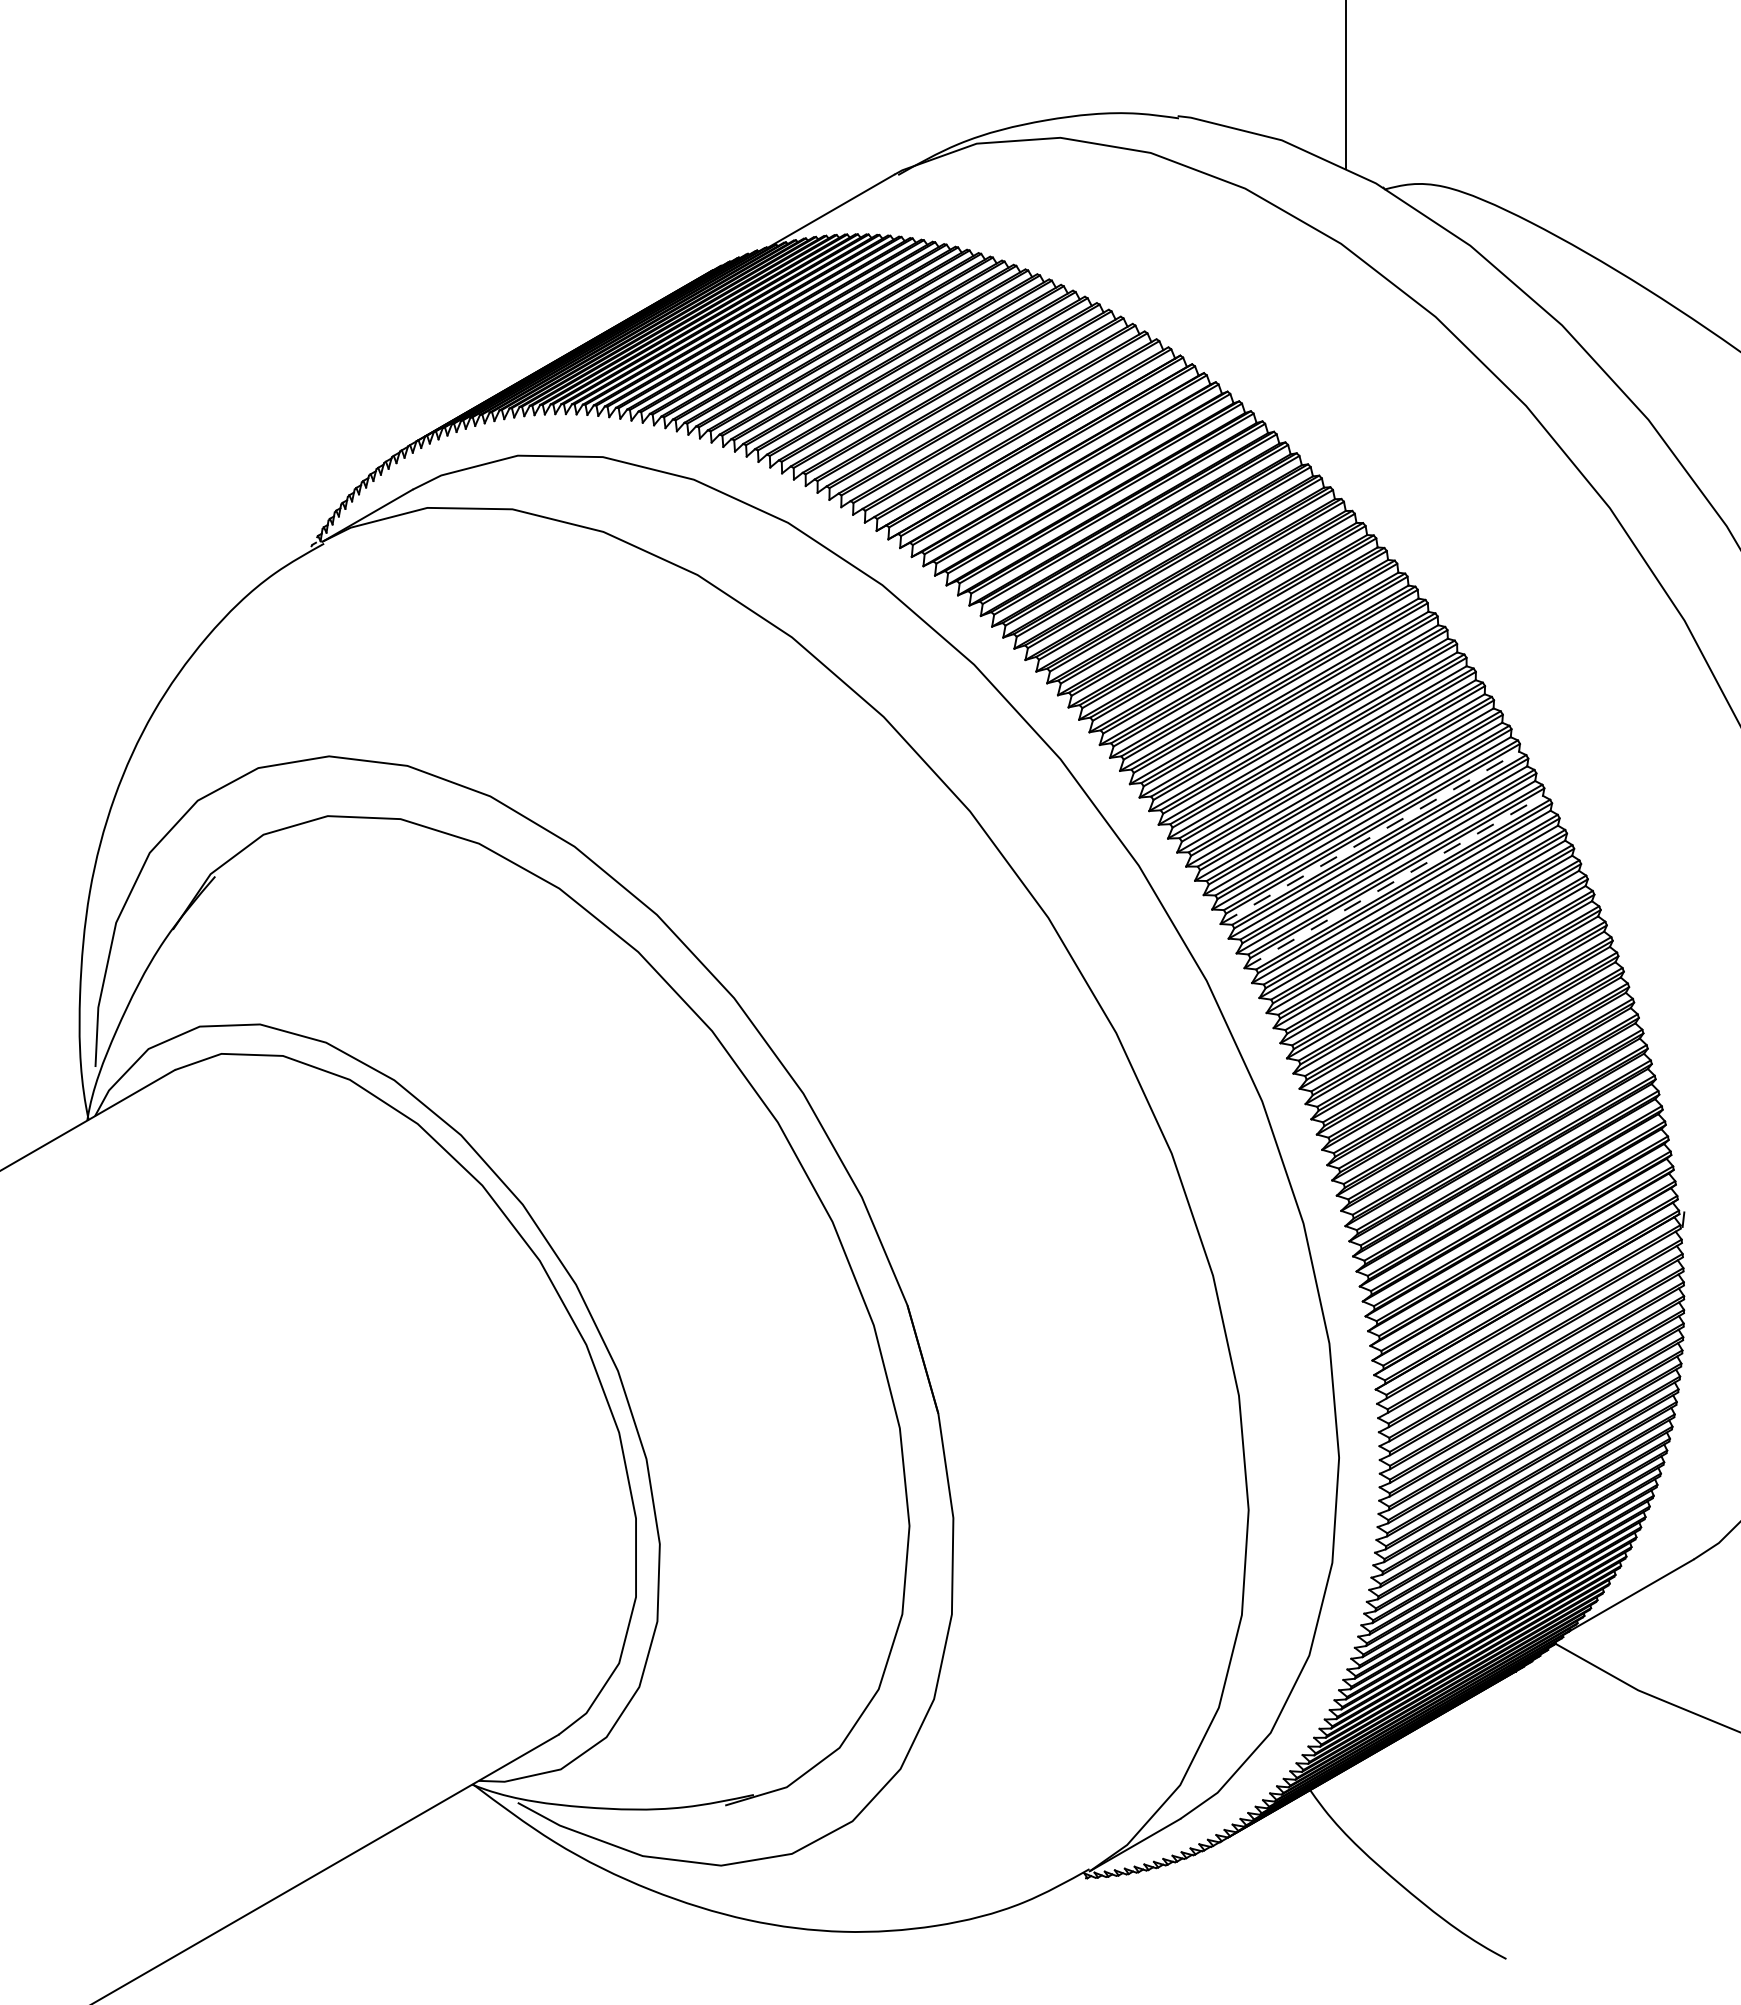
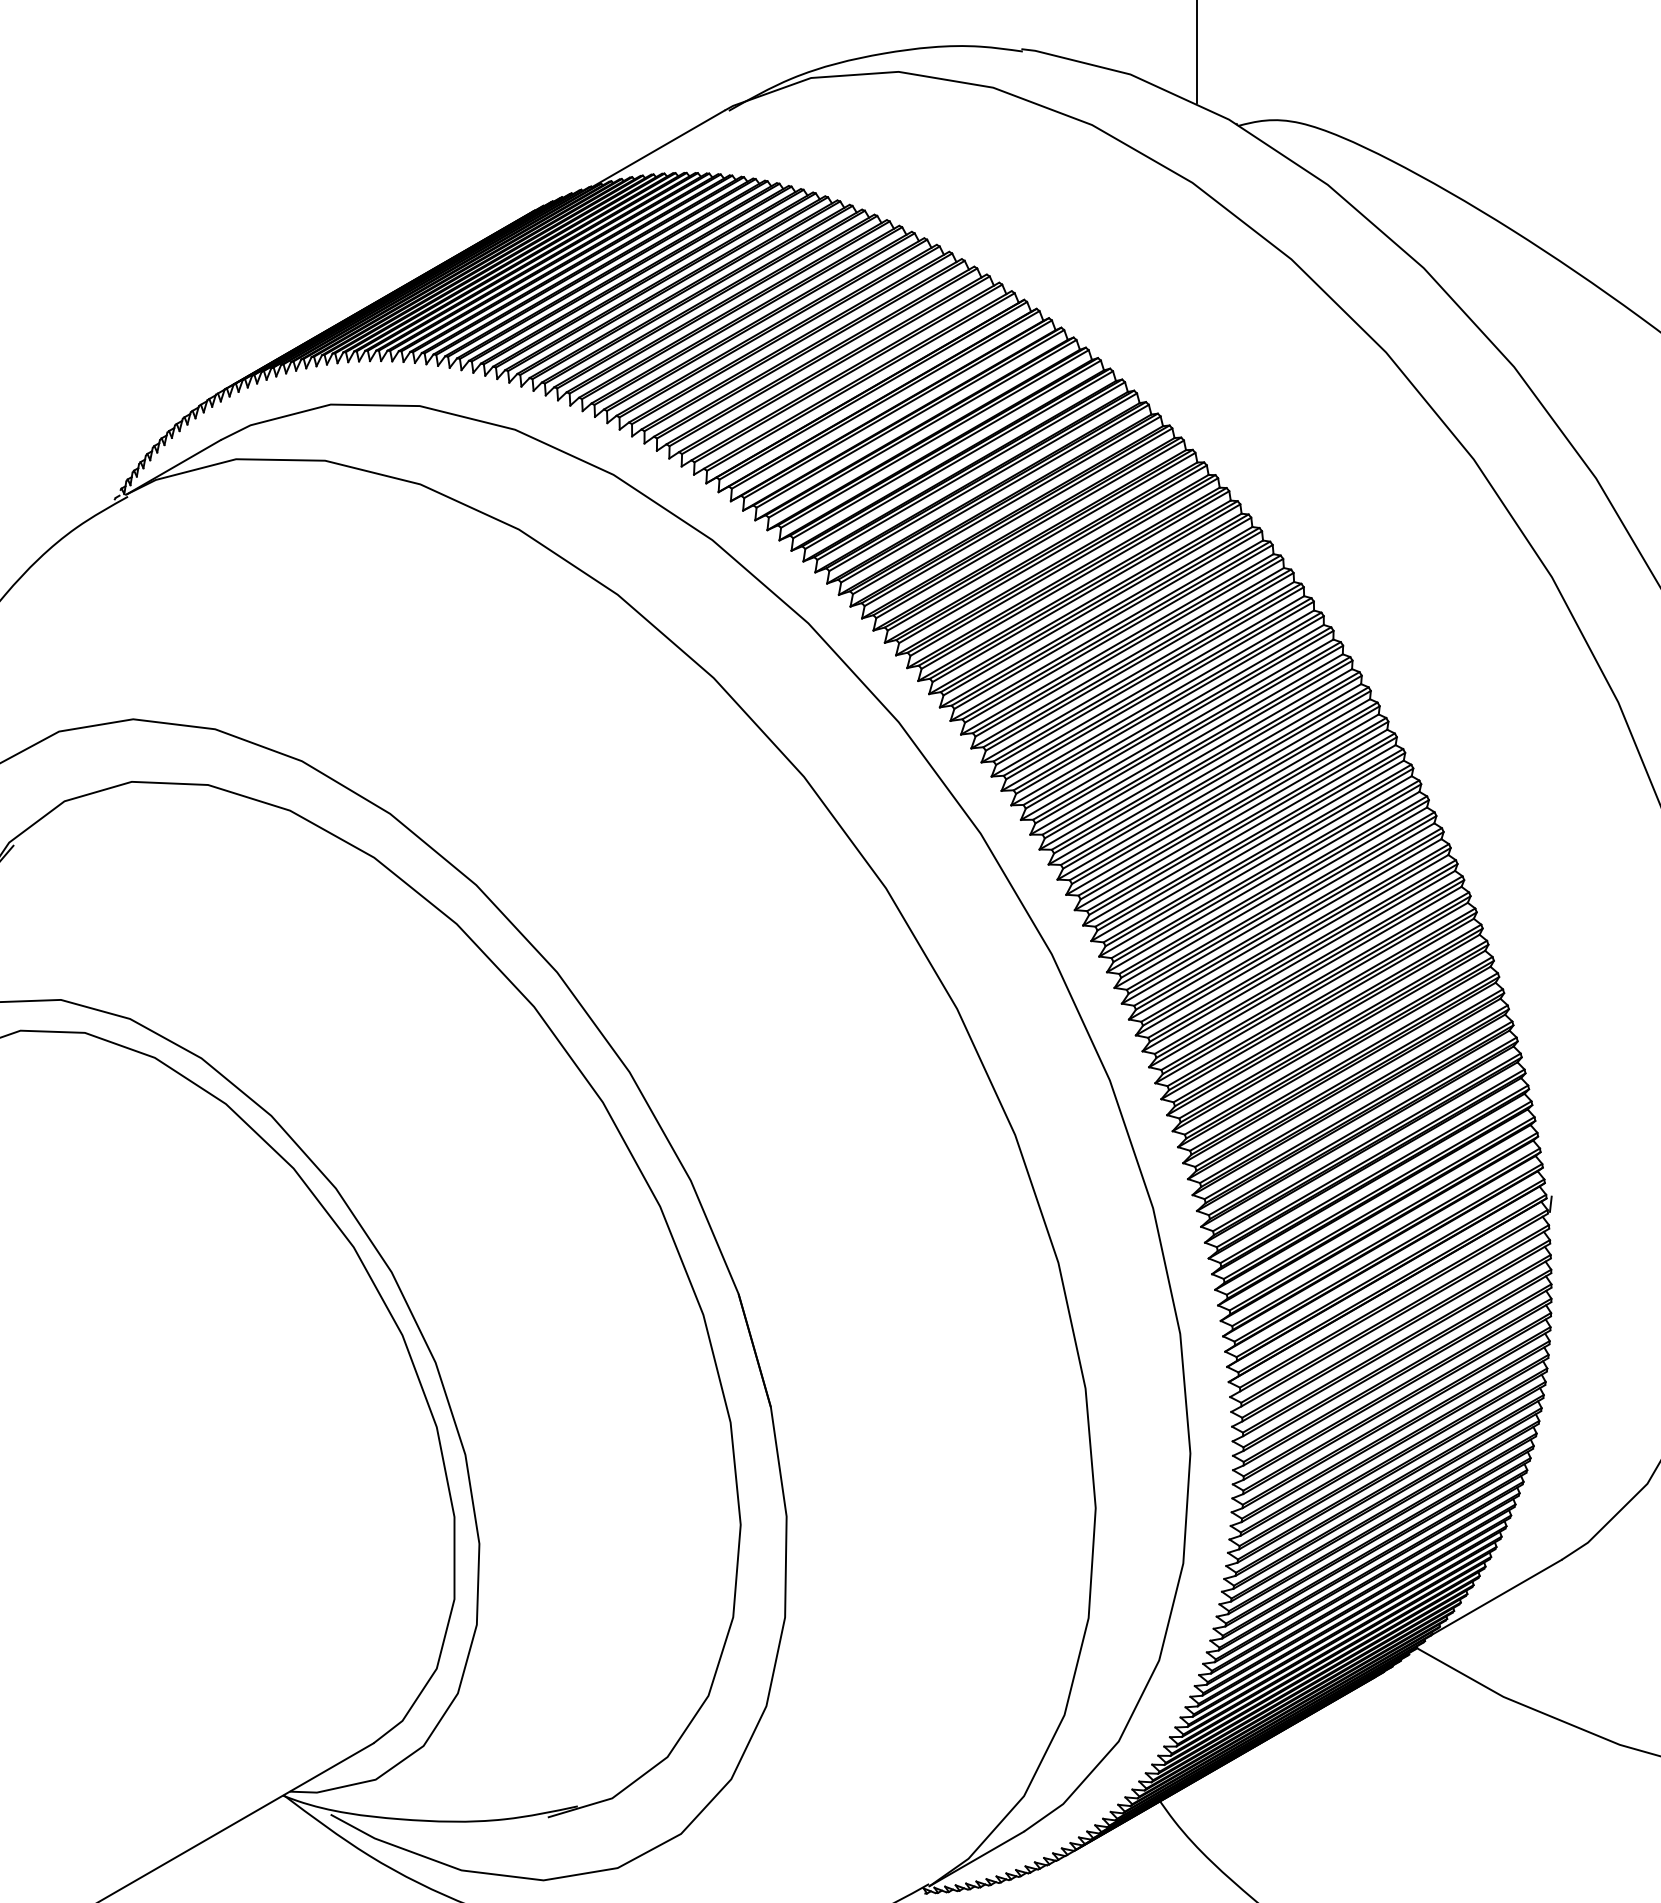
line: (1370, 837) -> (1223, 804), dashed -> solid
line: (1394, 881) -> (1248, 850), dashed -> solid

